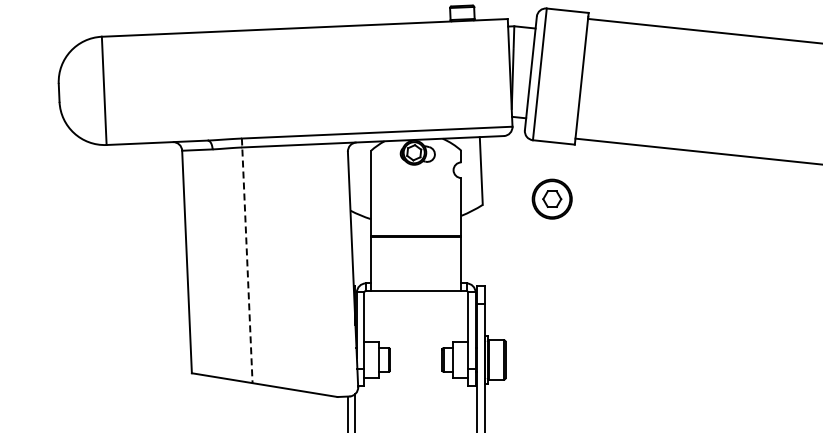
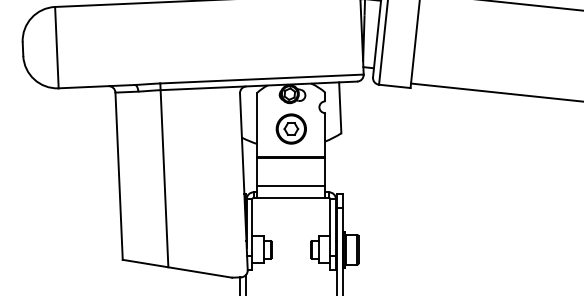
part: (551, 198) -> (290, 128), moved
line: (247, 261) -> (164, 175), dashed -> solid
line: (416, 275) -> (291, 186), added

